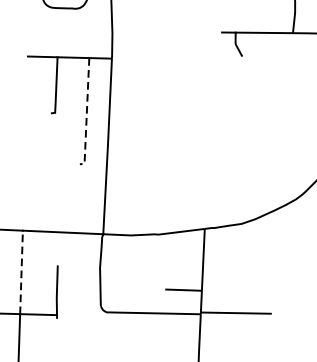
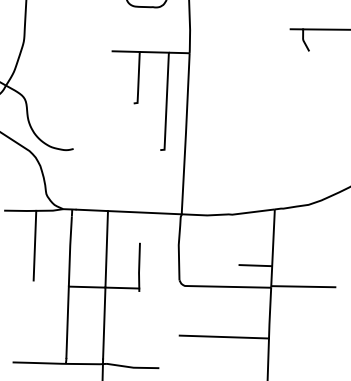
line: (86, 114) -> (166, 104), dashed -> solid
line: (21, 271) -> (106, 248), dashed -> solid

